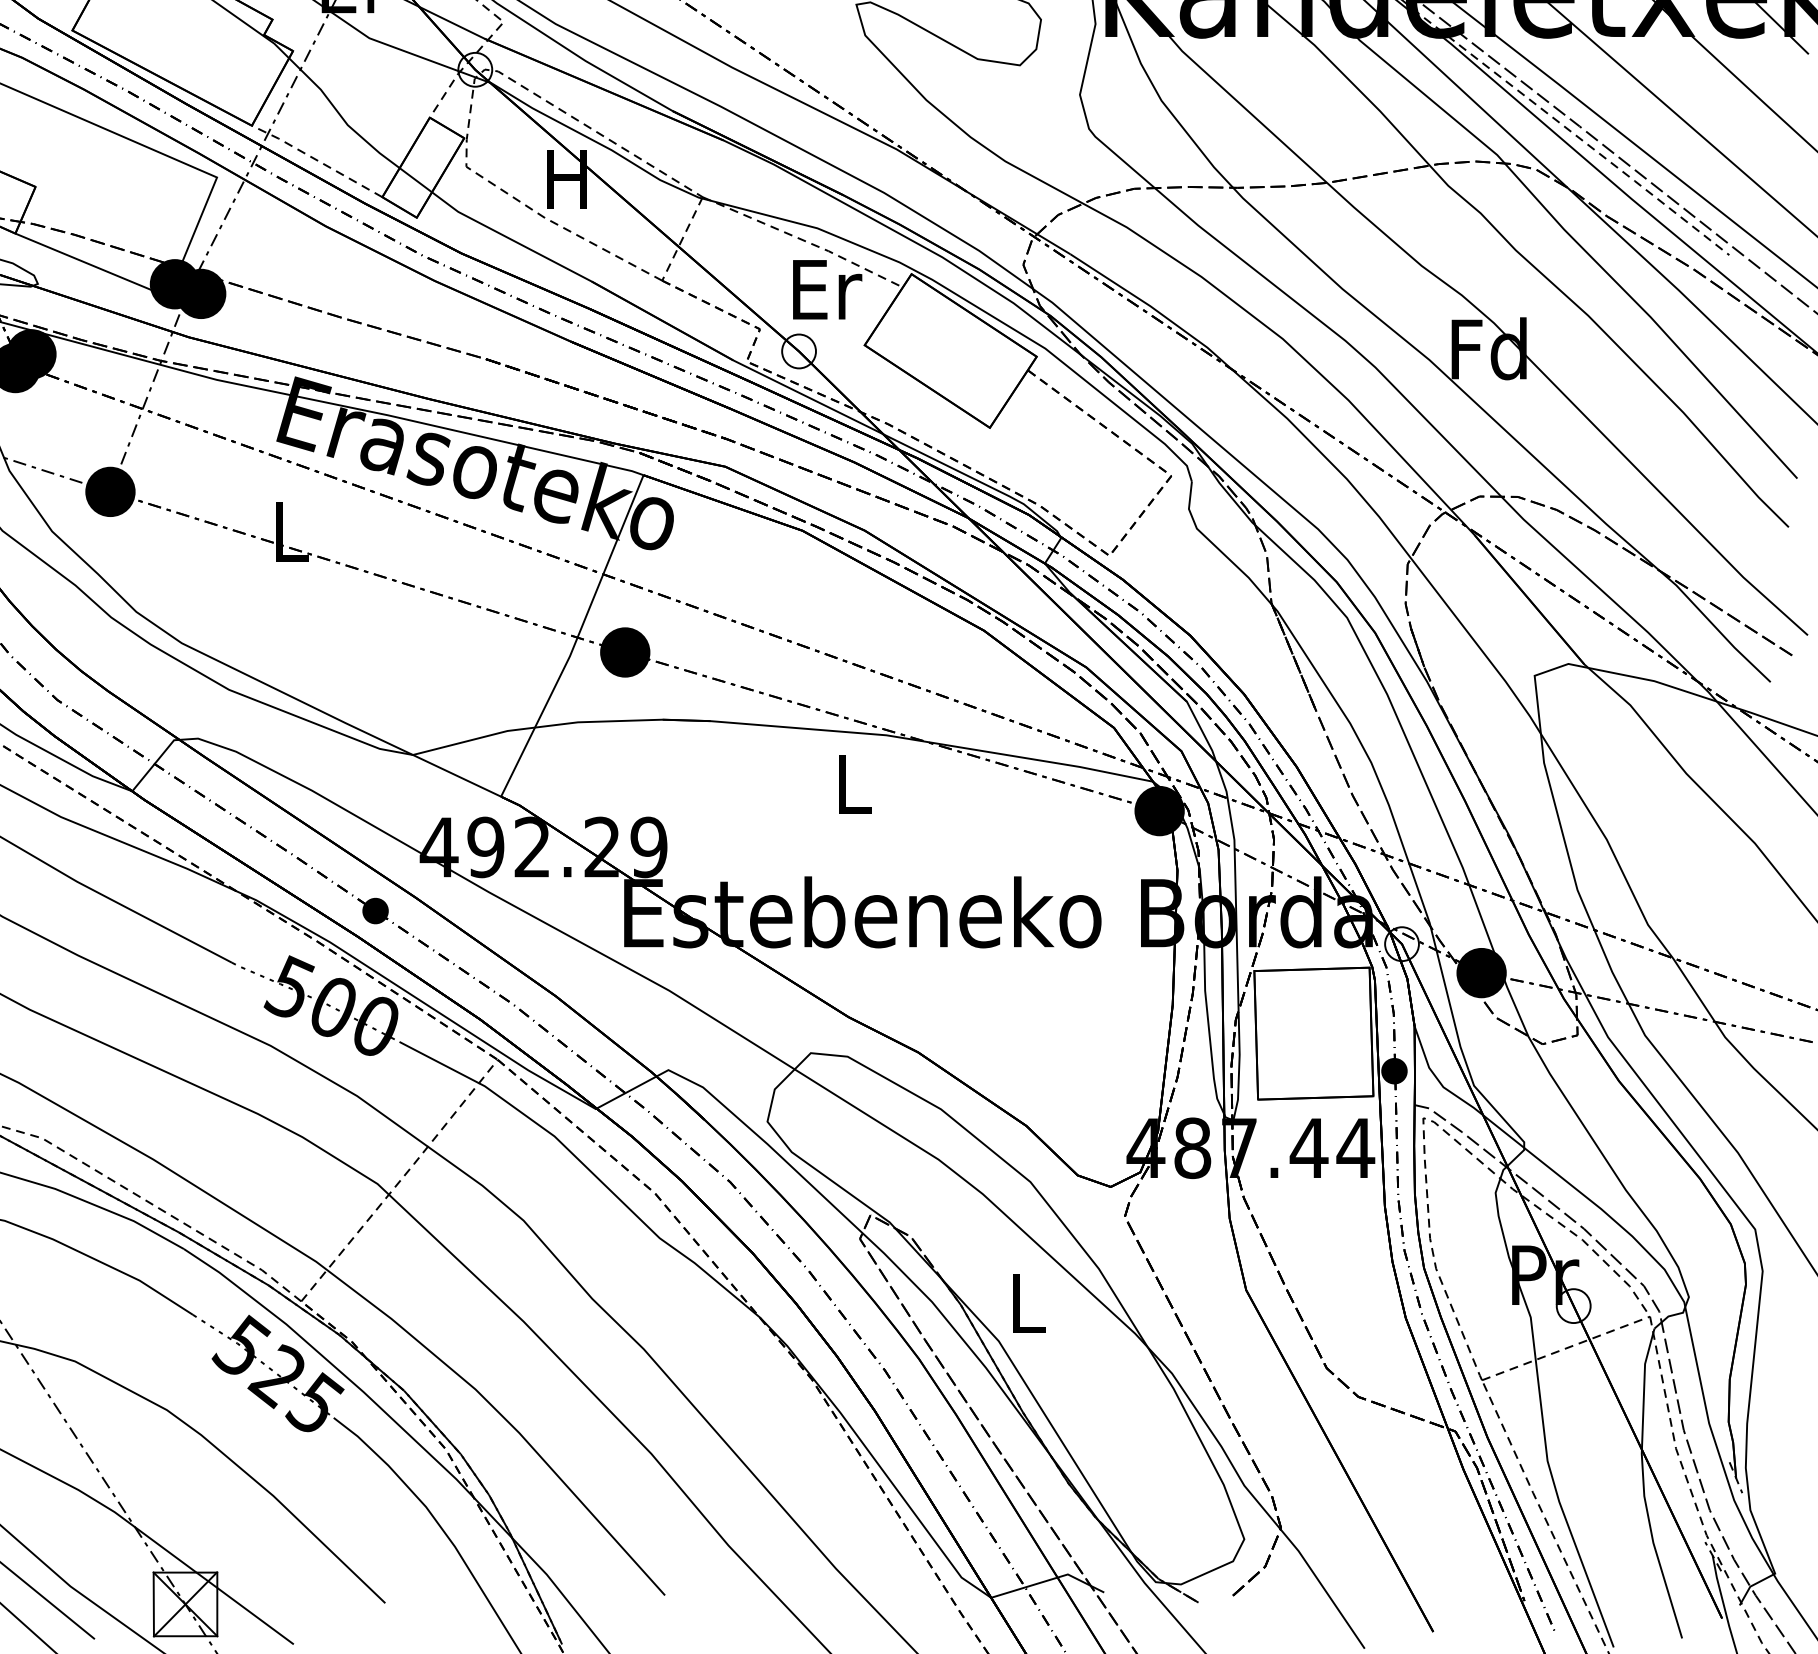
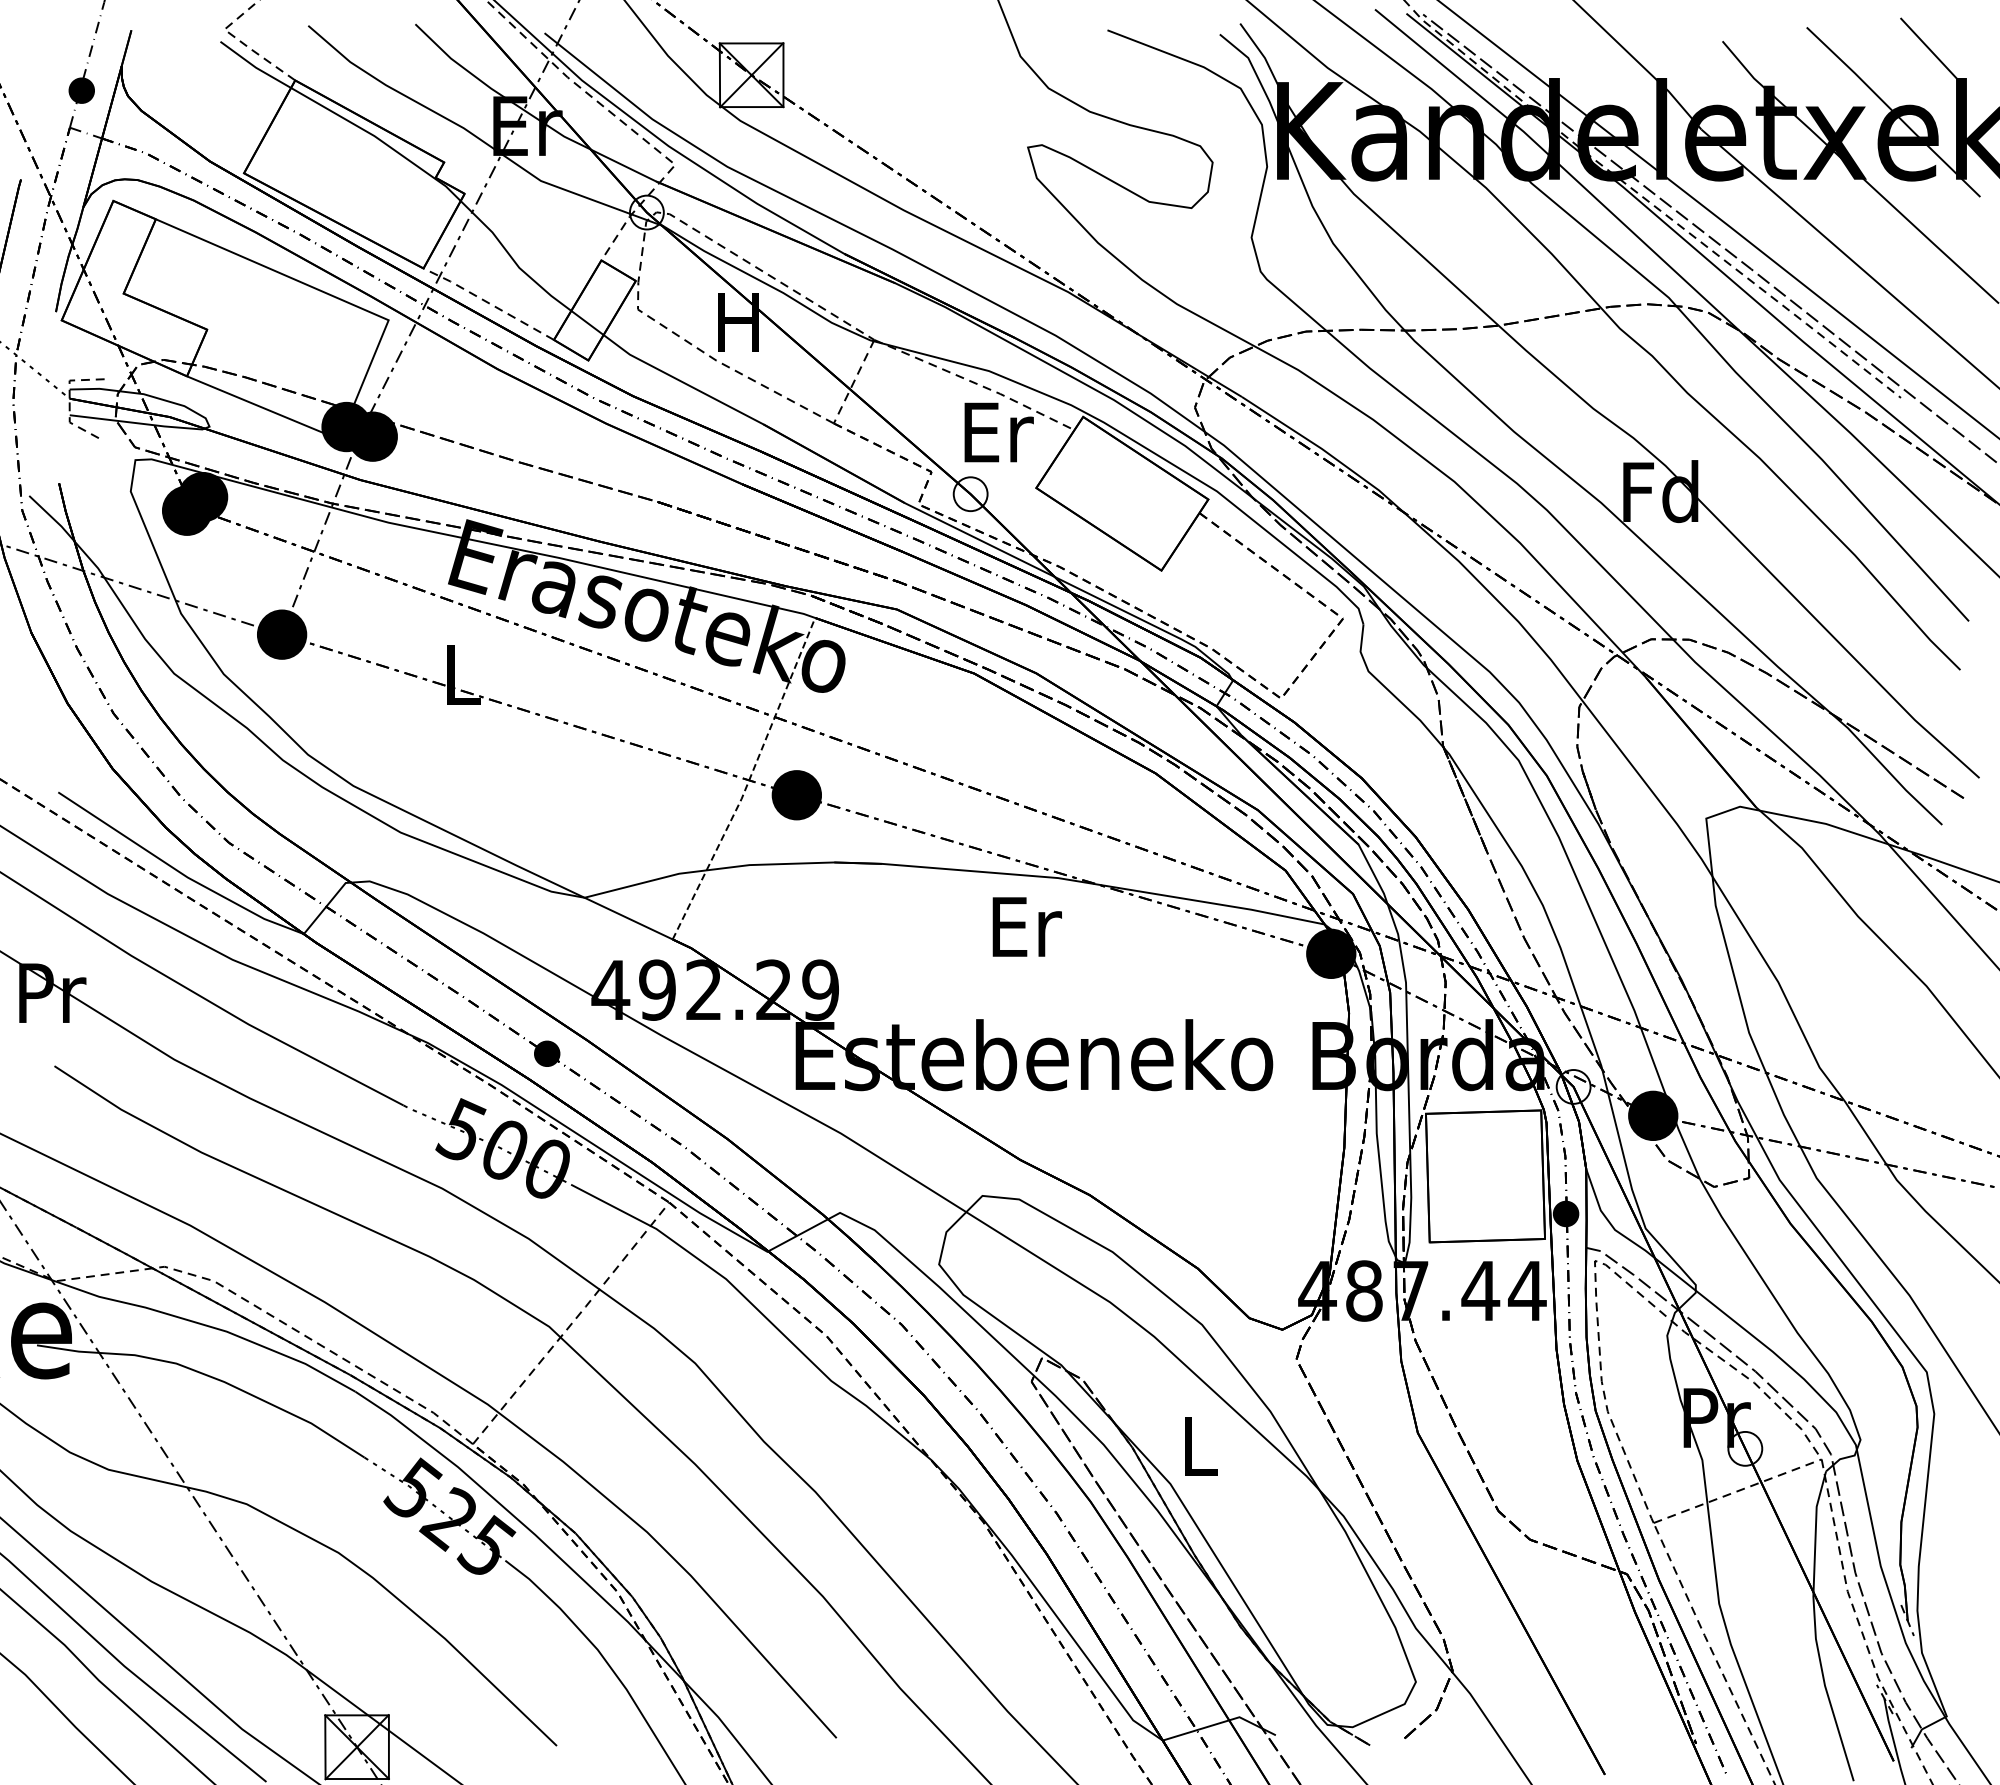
line: (576, 638) -> (748, 781), solid -> dashed
text: (854, 783) -> (1026, 926), L -> Er

